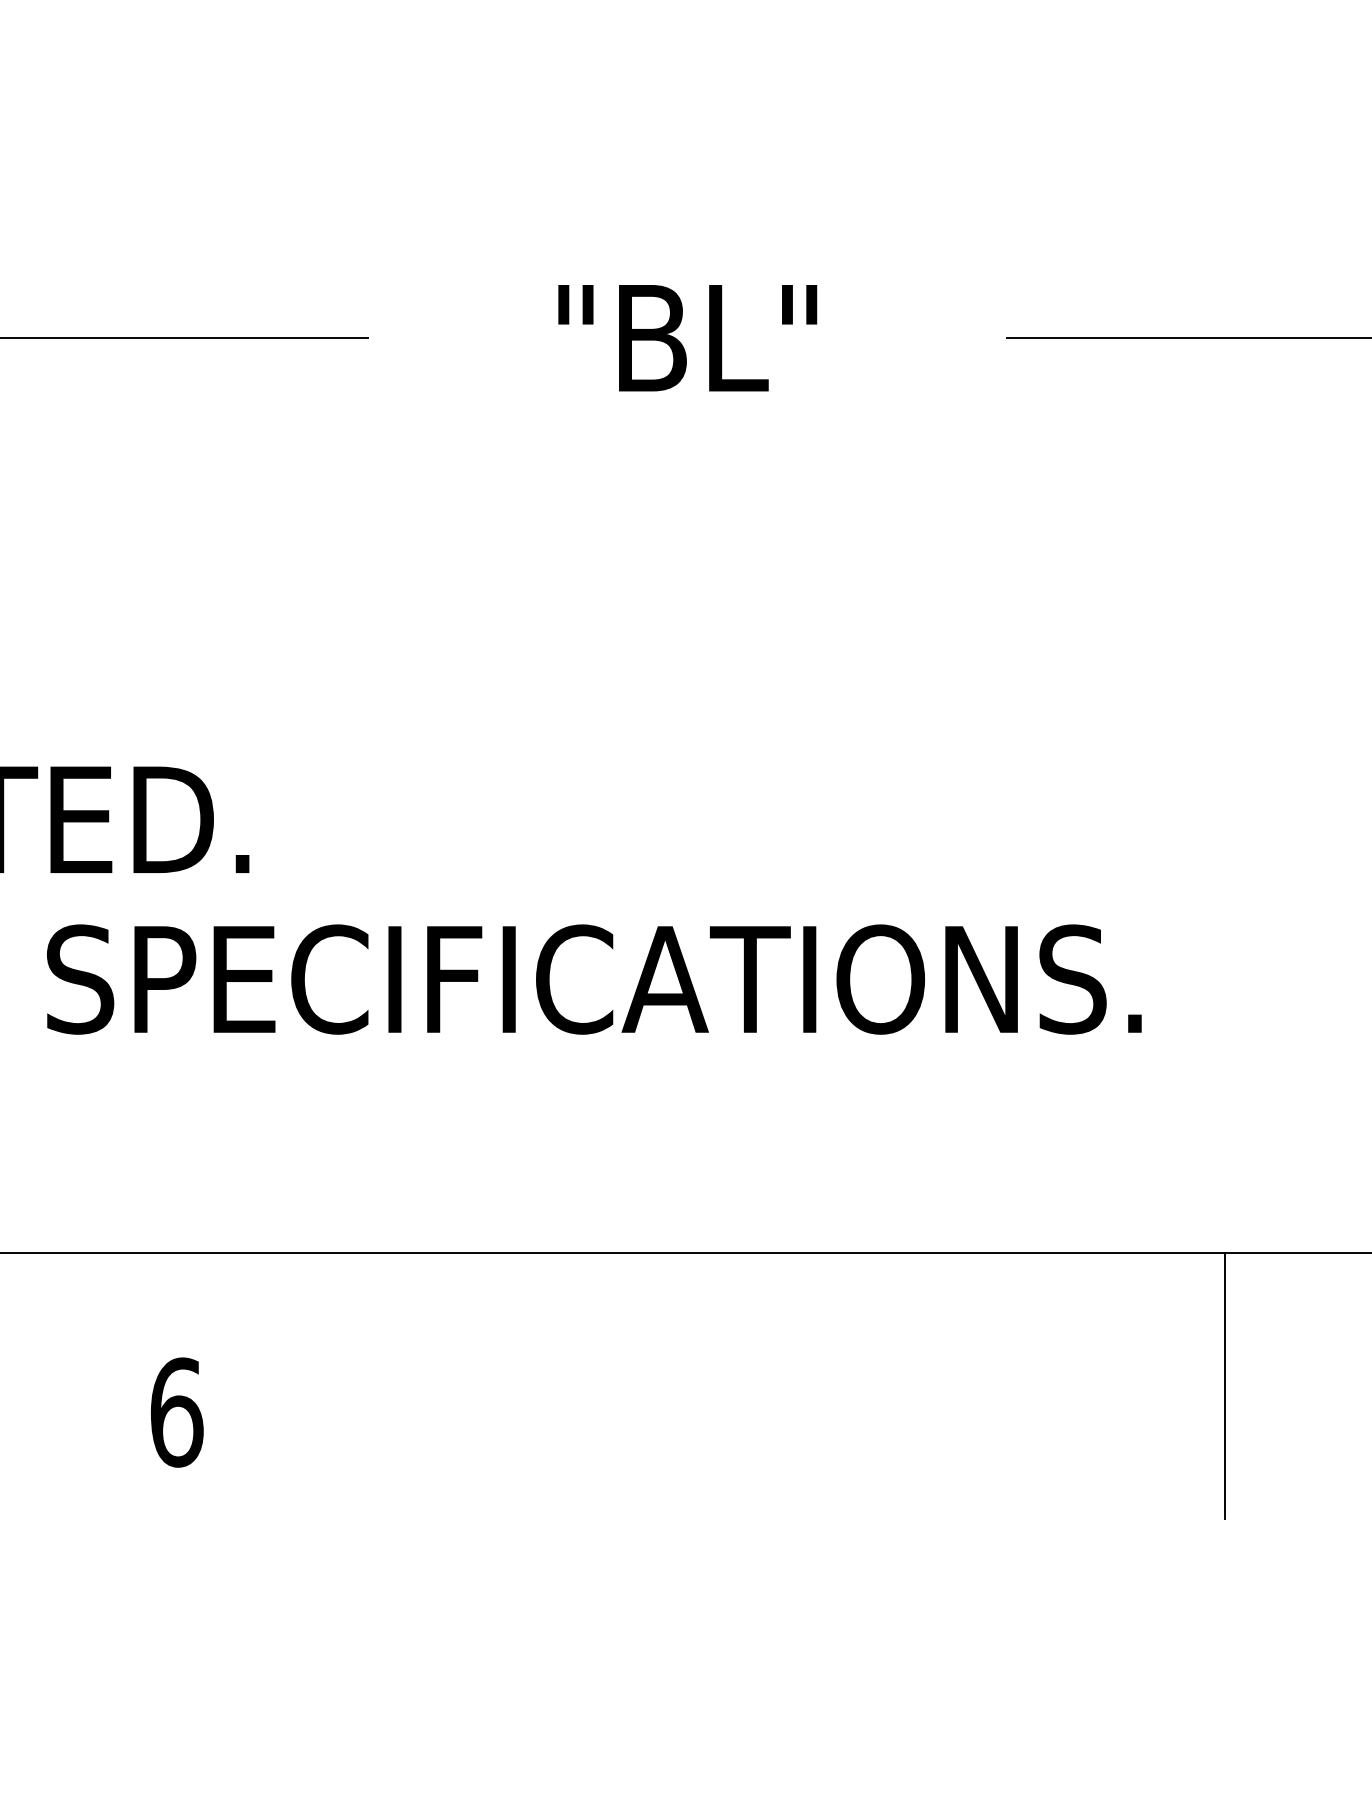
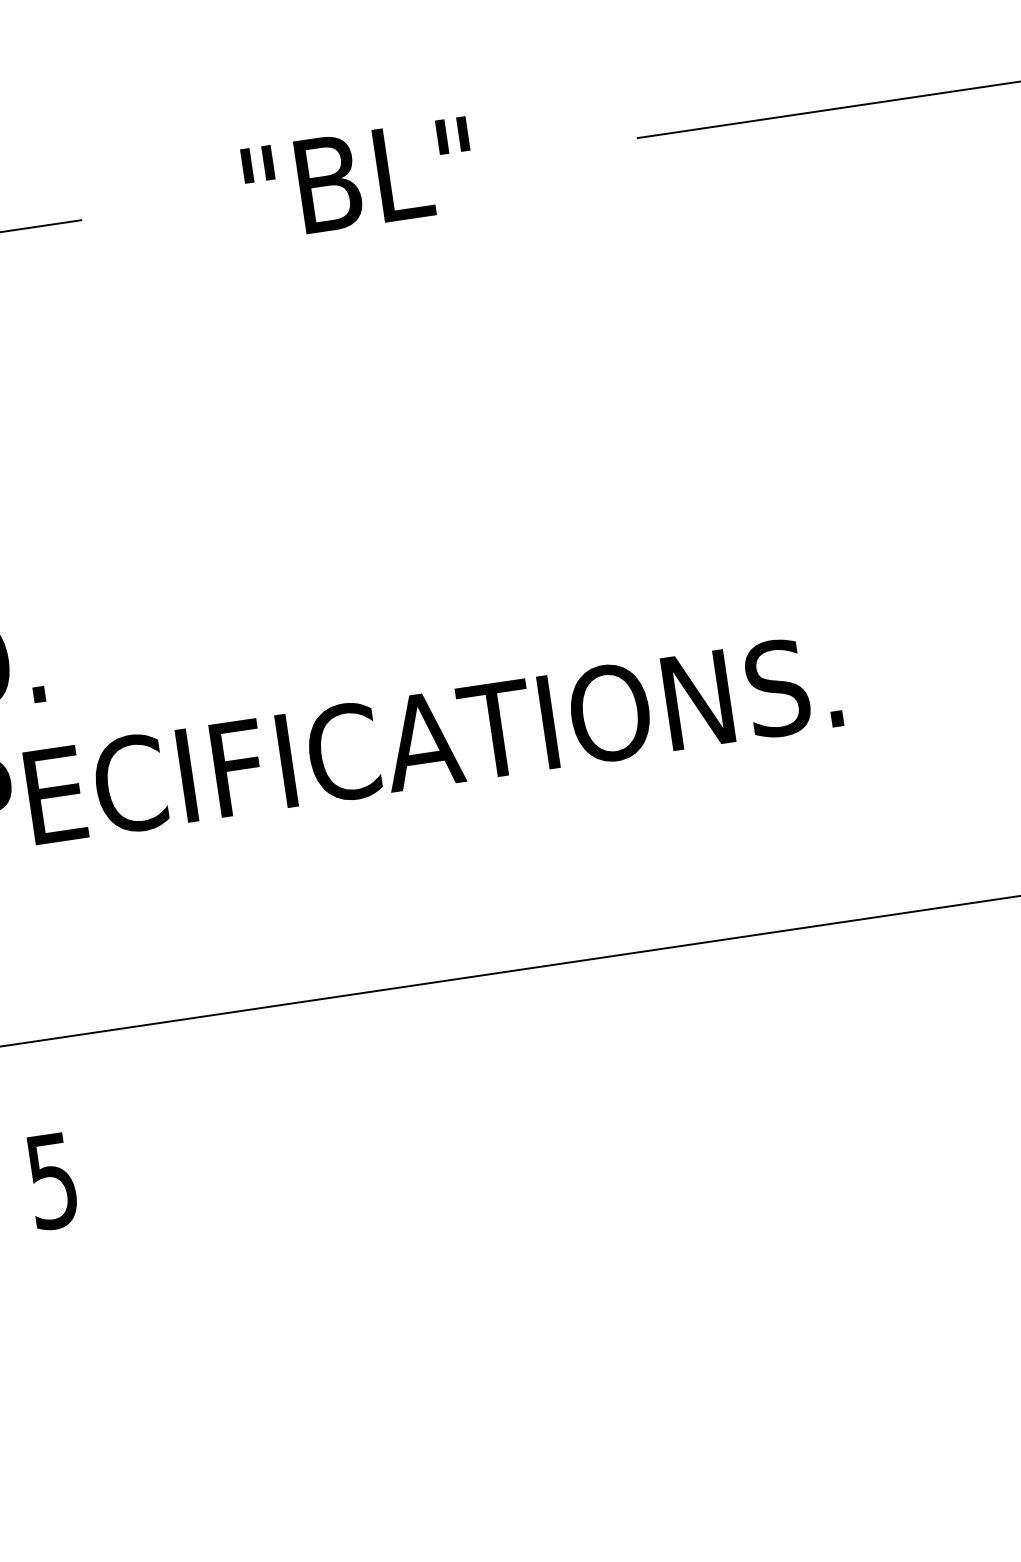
line: (1225, 1385) -> (962, 1022), removed
text: (176, 1412) -> (52, 1181), 6 -> 5

